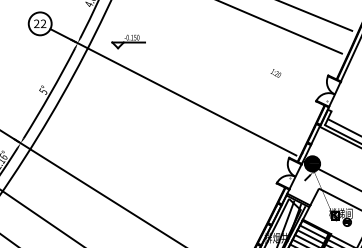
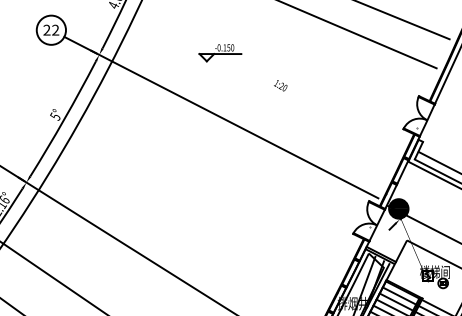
part: (128, 41) -> (220, 52), moved
text: (275, 73) -> (280, 85), moved

